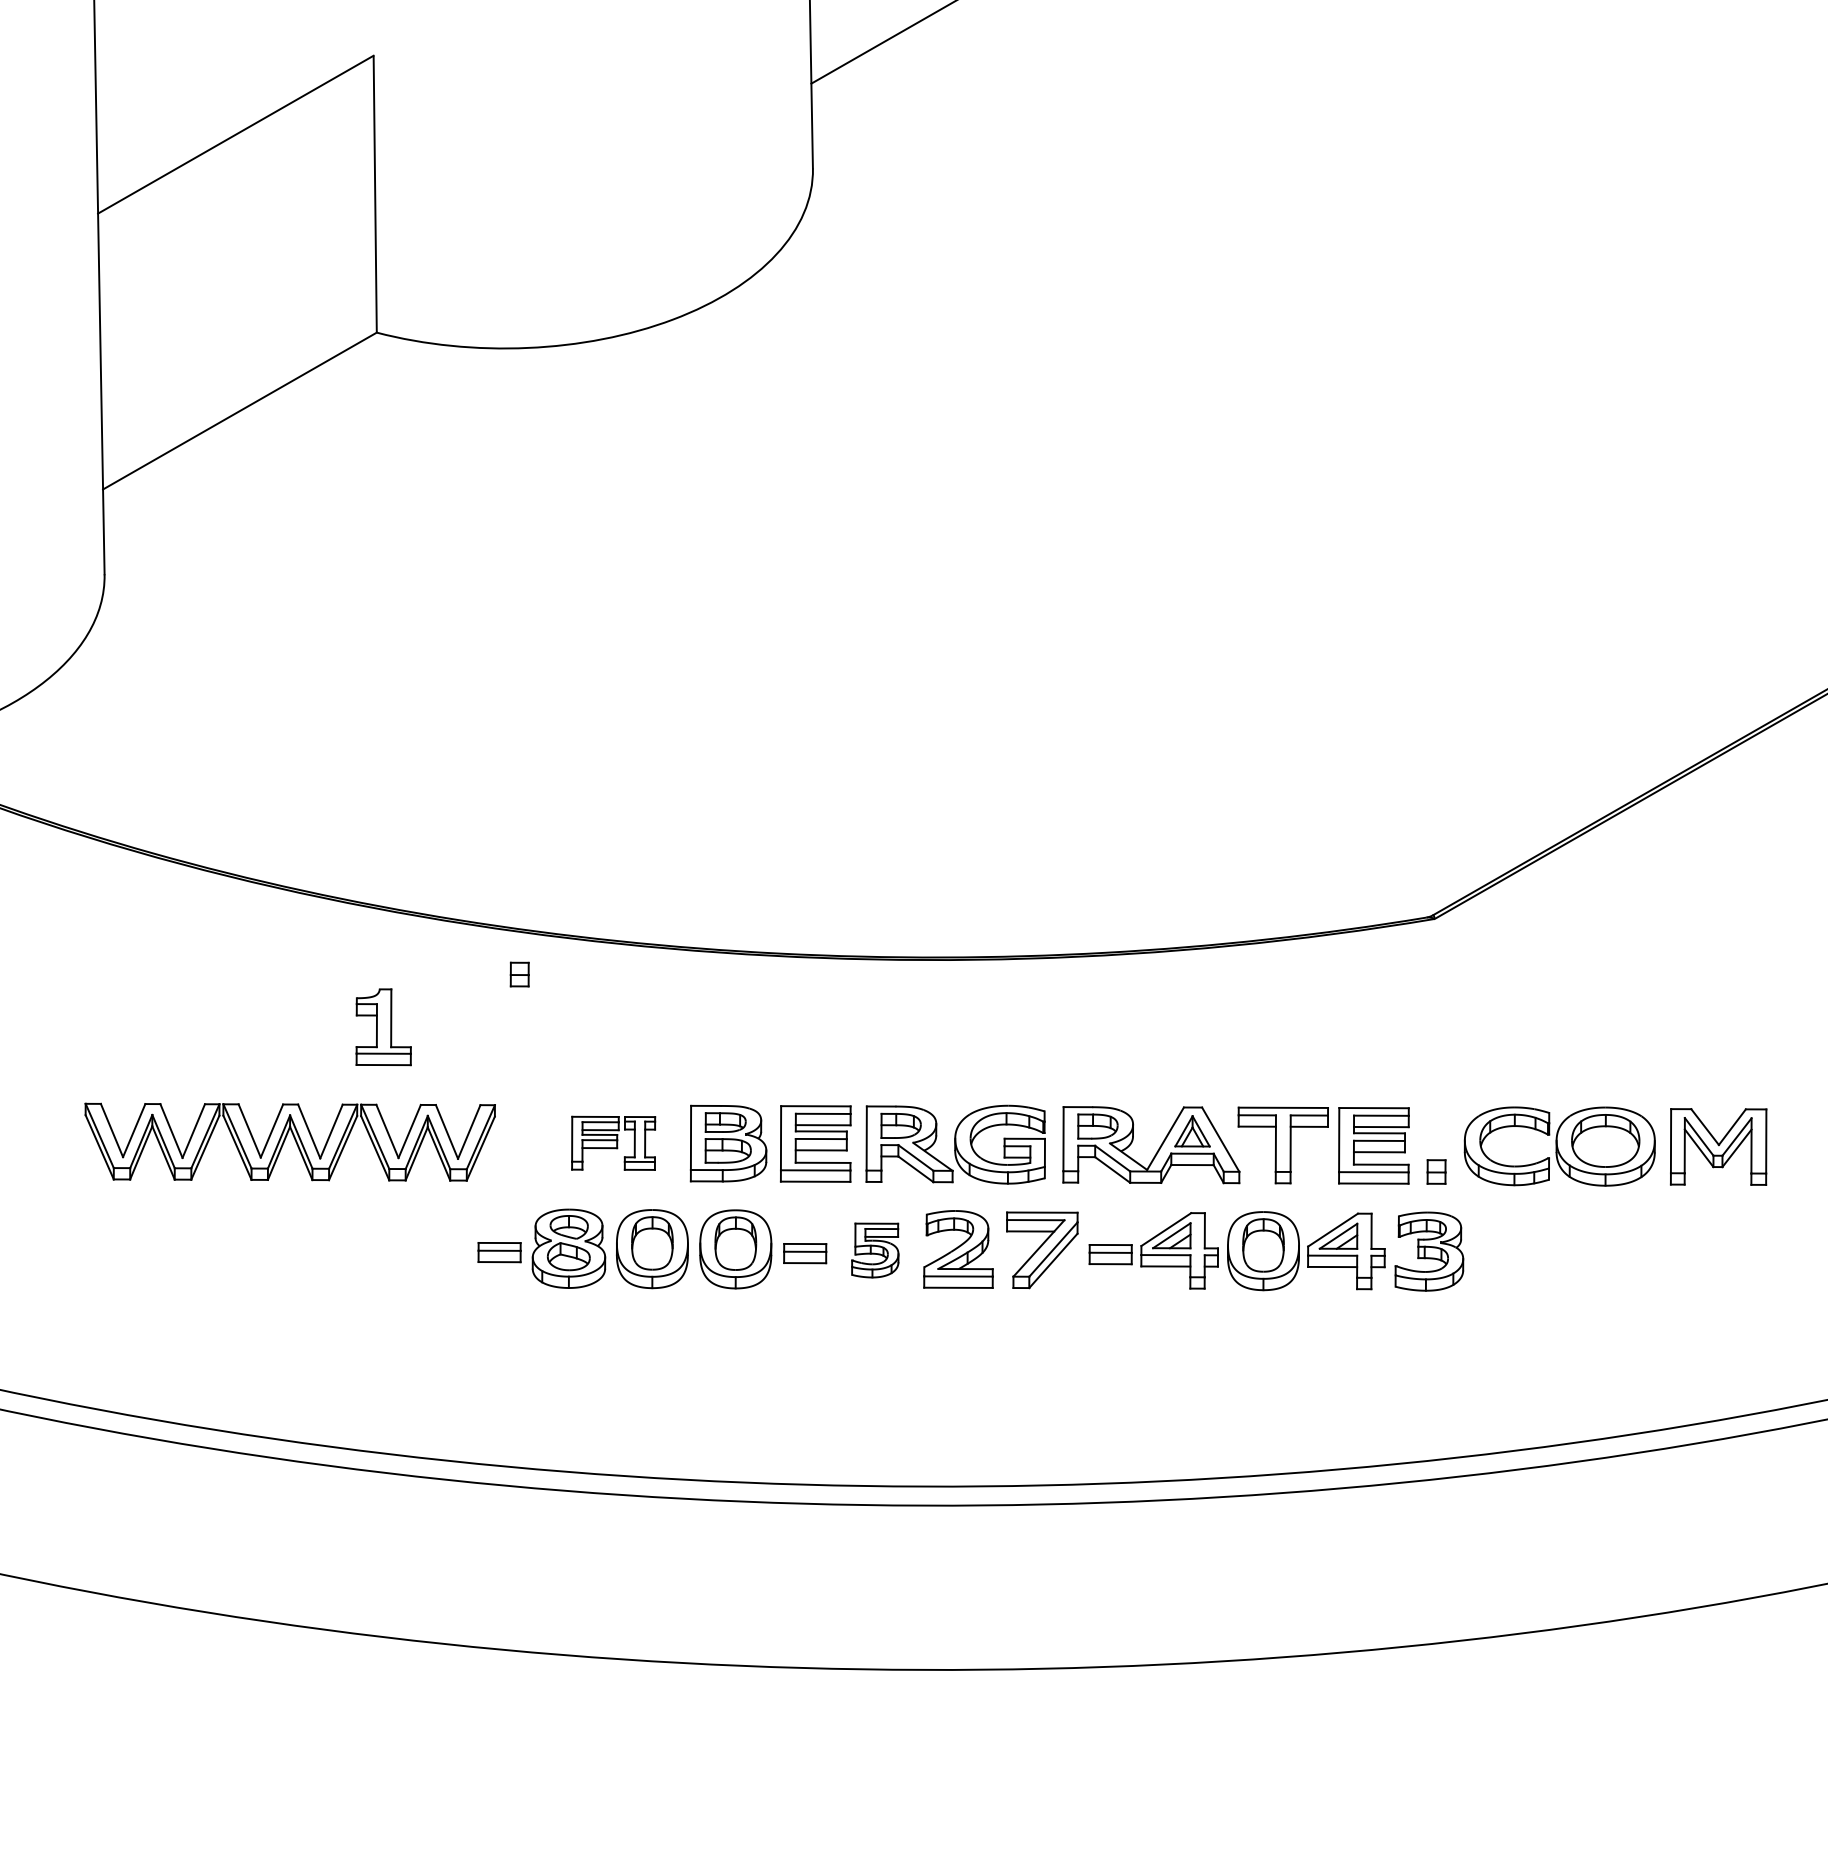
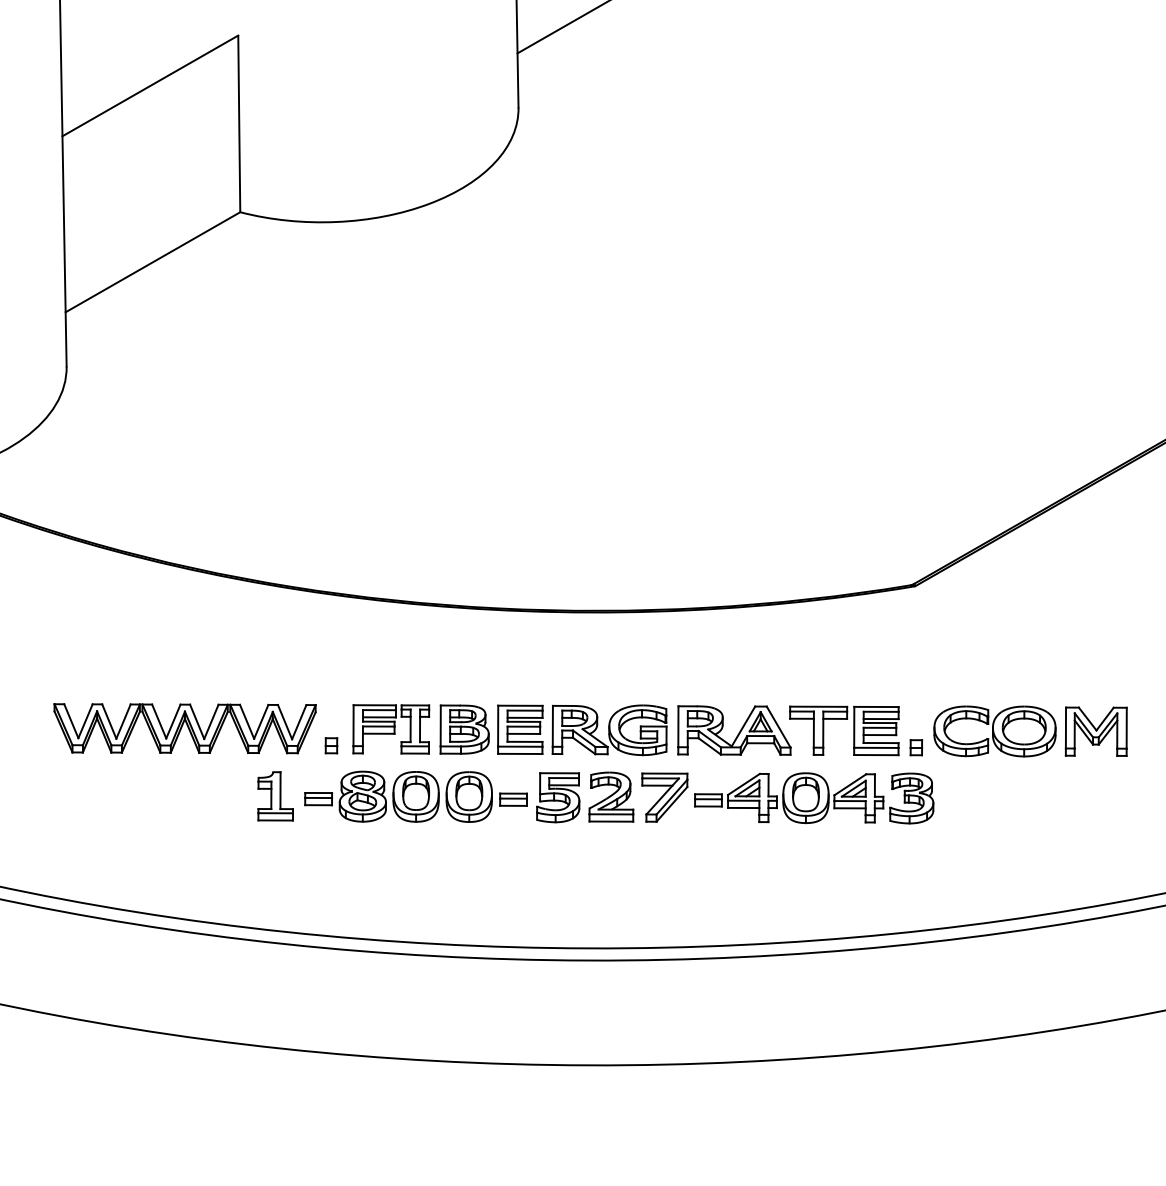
part: (519, 974) -> (331, 745), moved
part: (383, 1027) -> (275, 796), moved
part: (613, 1143) -> (391, 729), size x1.43
part: (875, 1250) -> (558, 797), size x1.43

